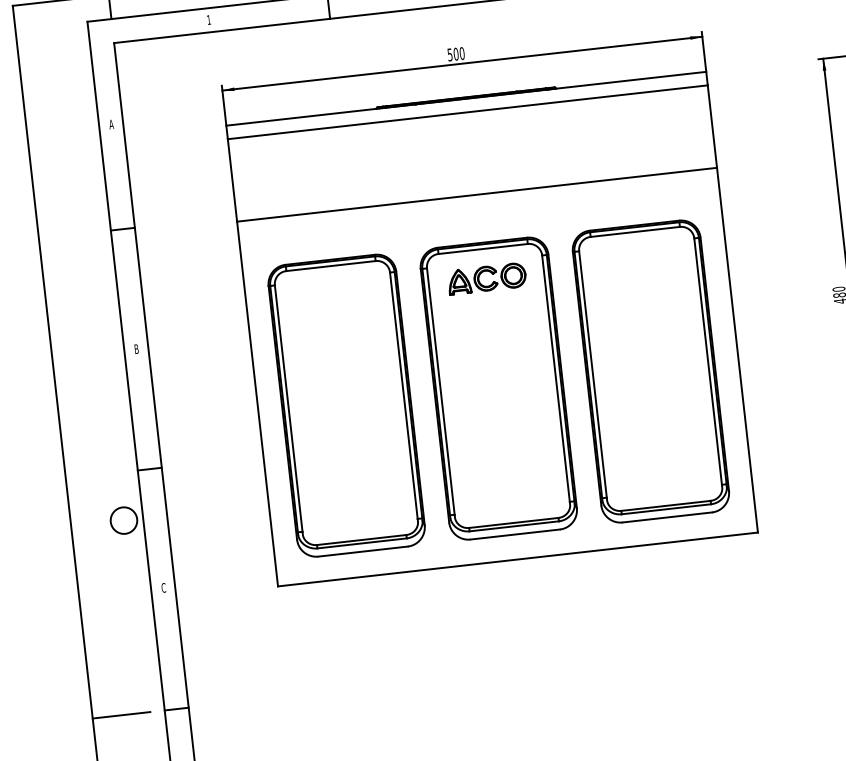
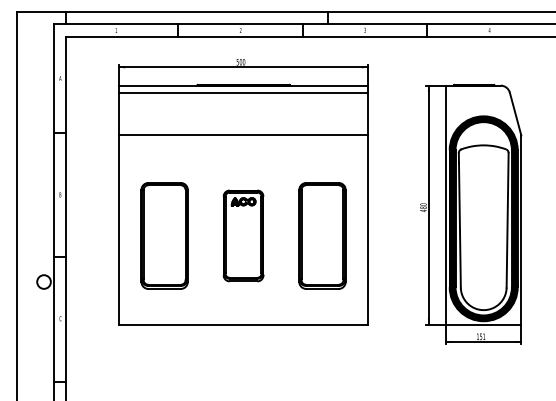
part: (650, 370) -> (322, 235), size x0.7
part: (498, 387) -> (243, 235), size x0.6
part: (346, 404) -> (164, 235), size x0.7
line: (121, 715) -> (31, 381), removed

